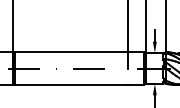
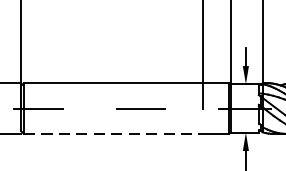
line: (71, 84) -> (113, 133), solid -> dashed

